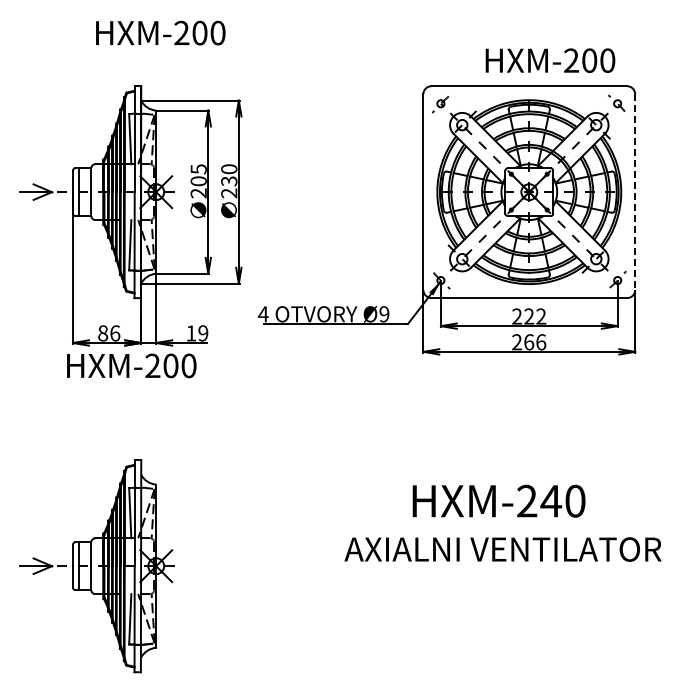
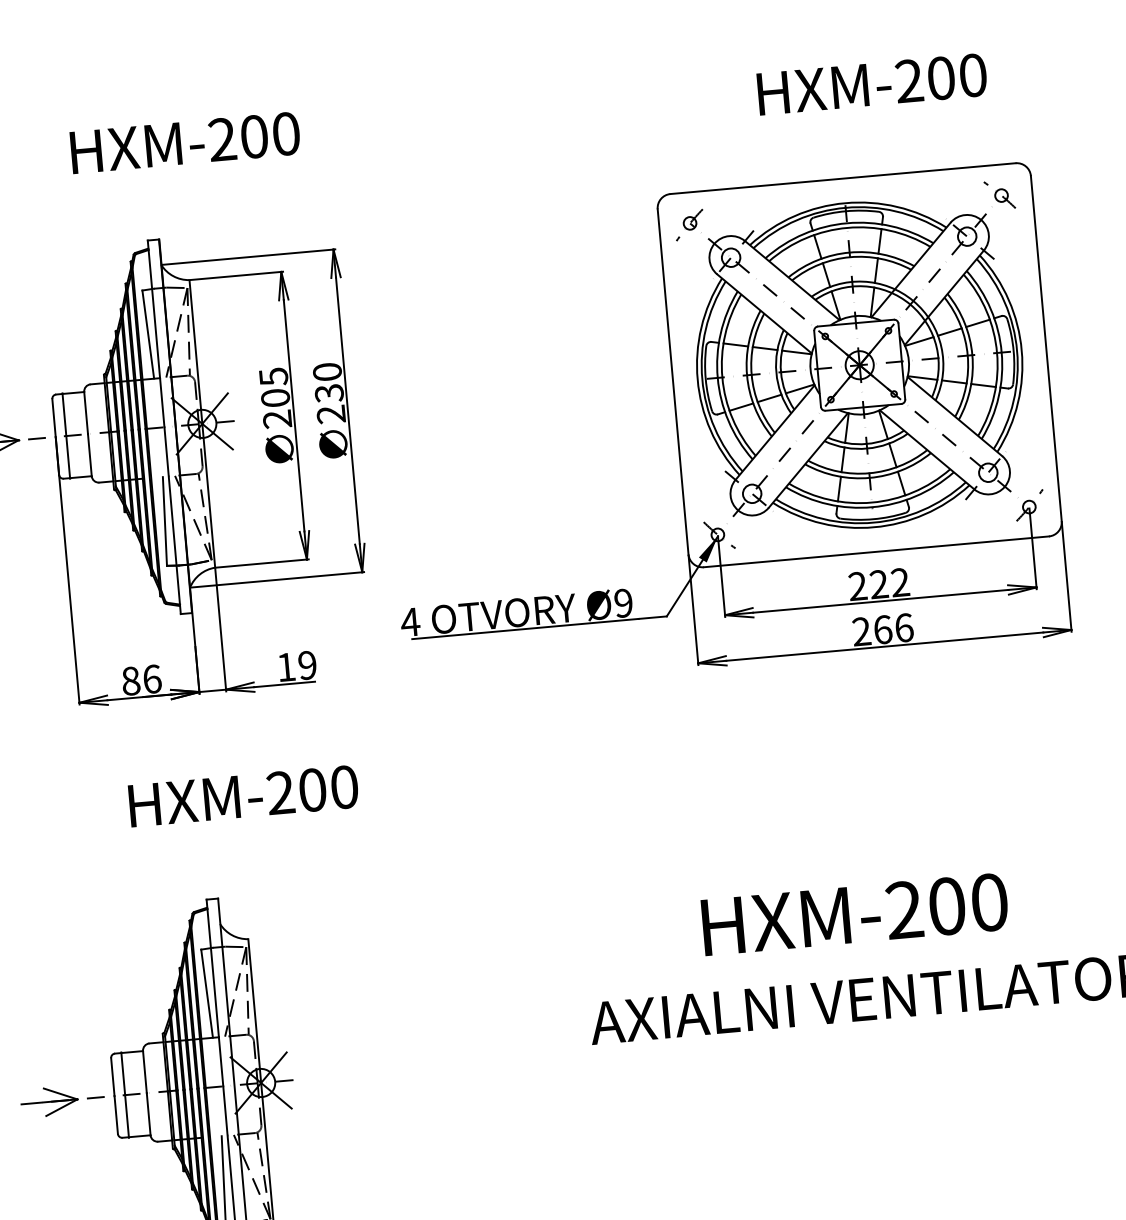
text: (550, 60) -> (872, 84), moved
line: (635, 192) -> (1046, 349), dashed -> solid
text: (131, 365) -> (243, 795), moved
text: (551, 500) -> (947, 905), HXM-240 -> HXM-200

